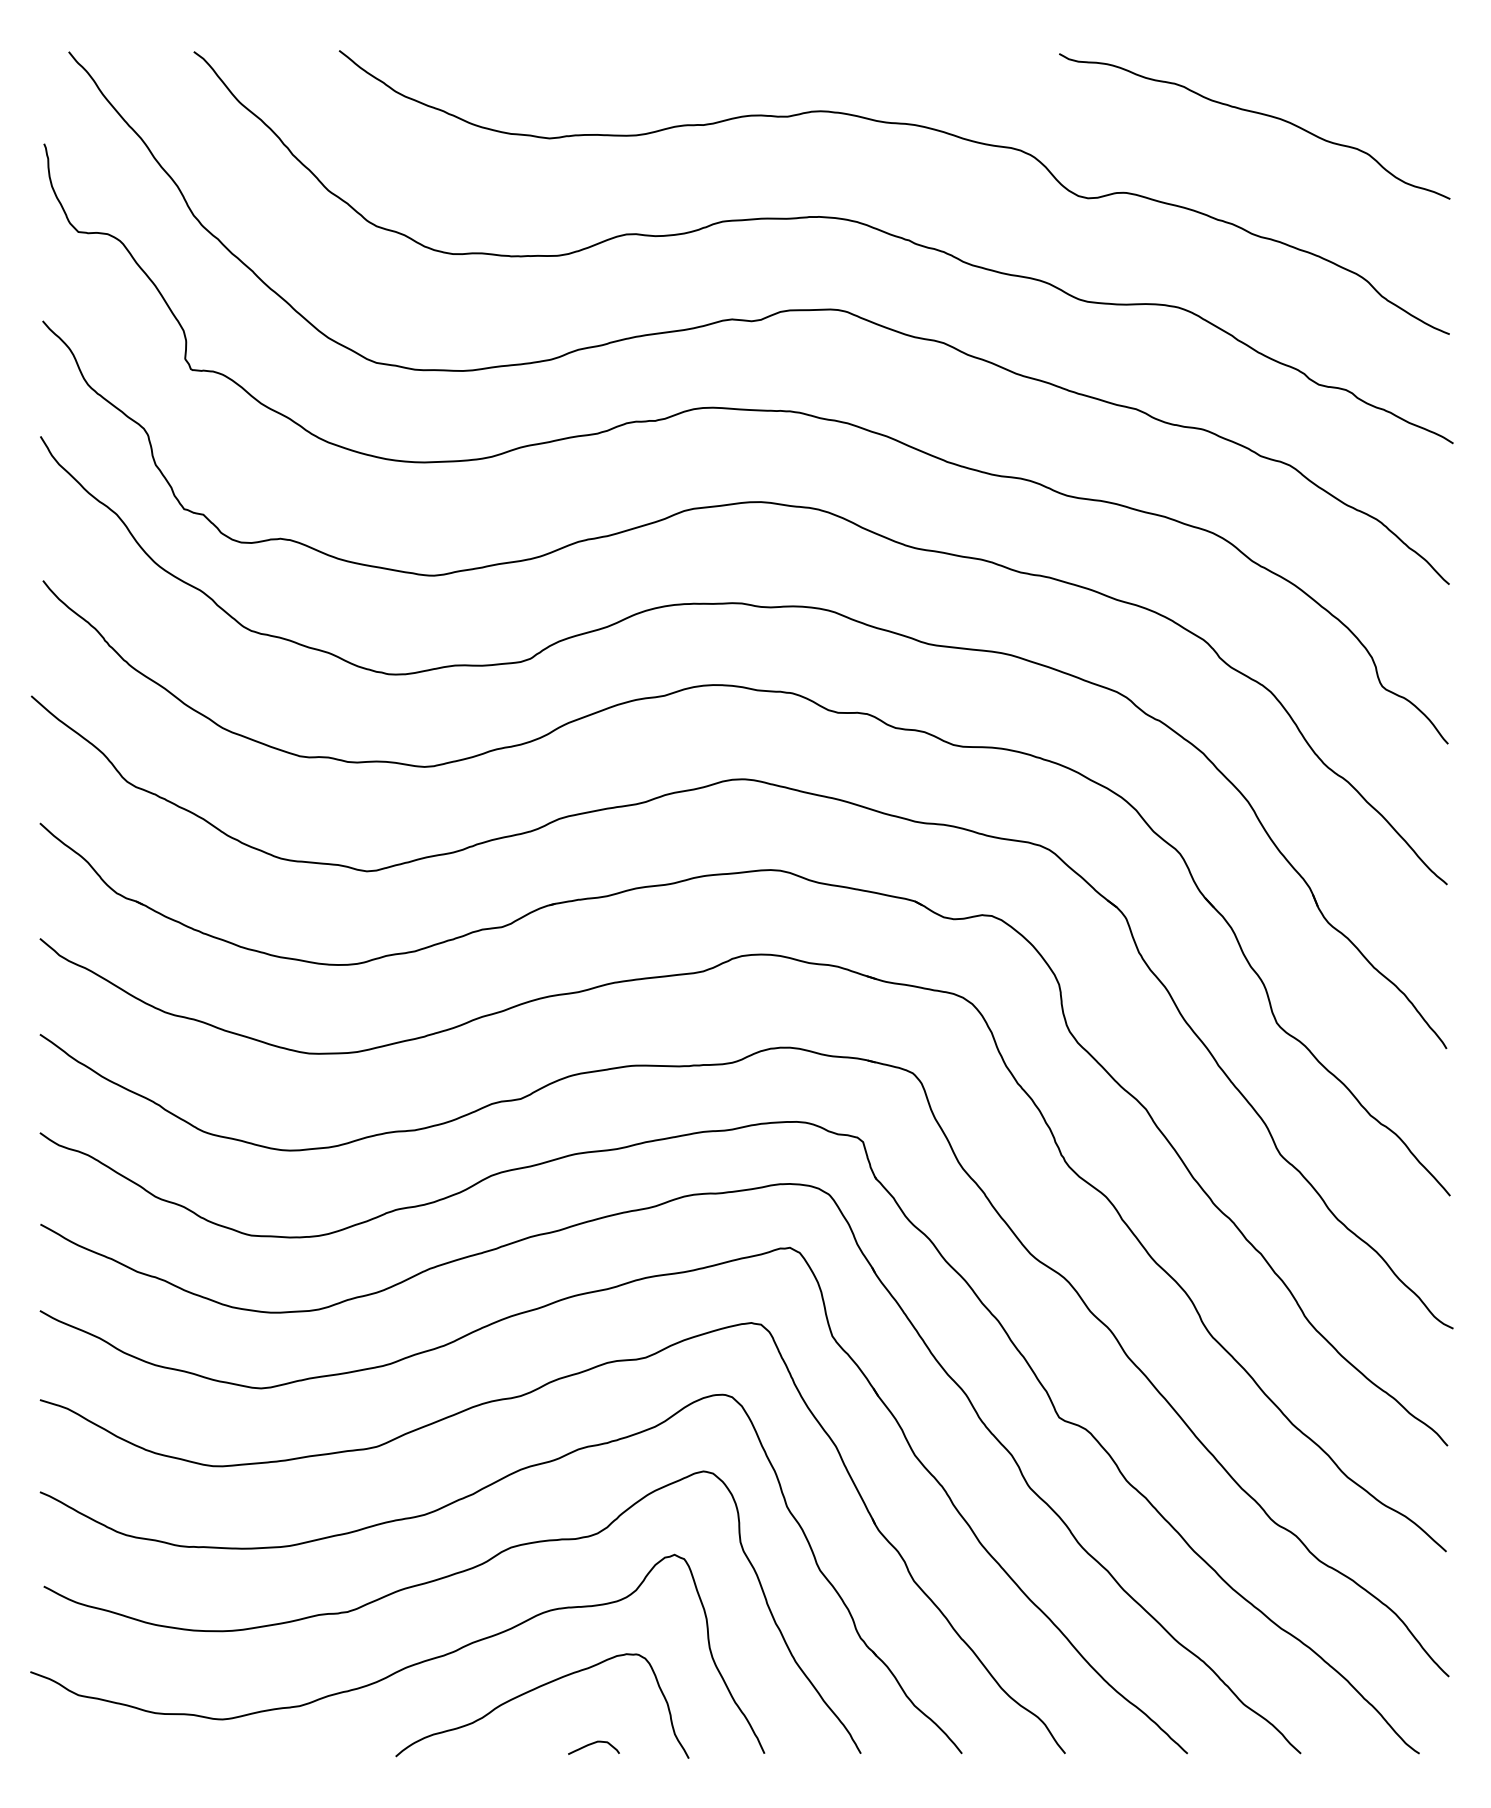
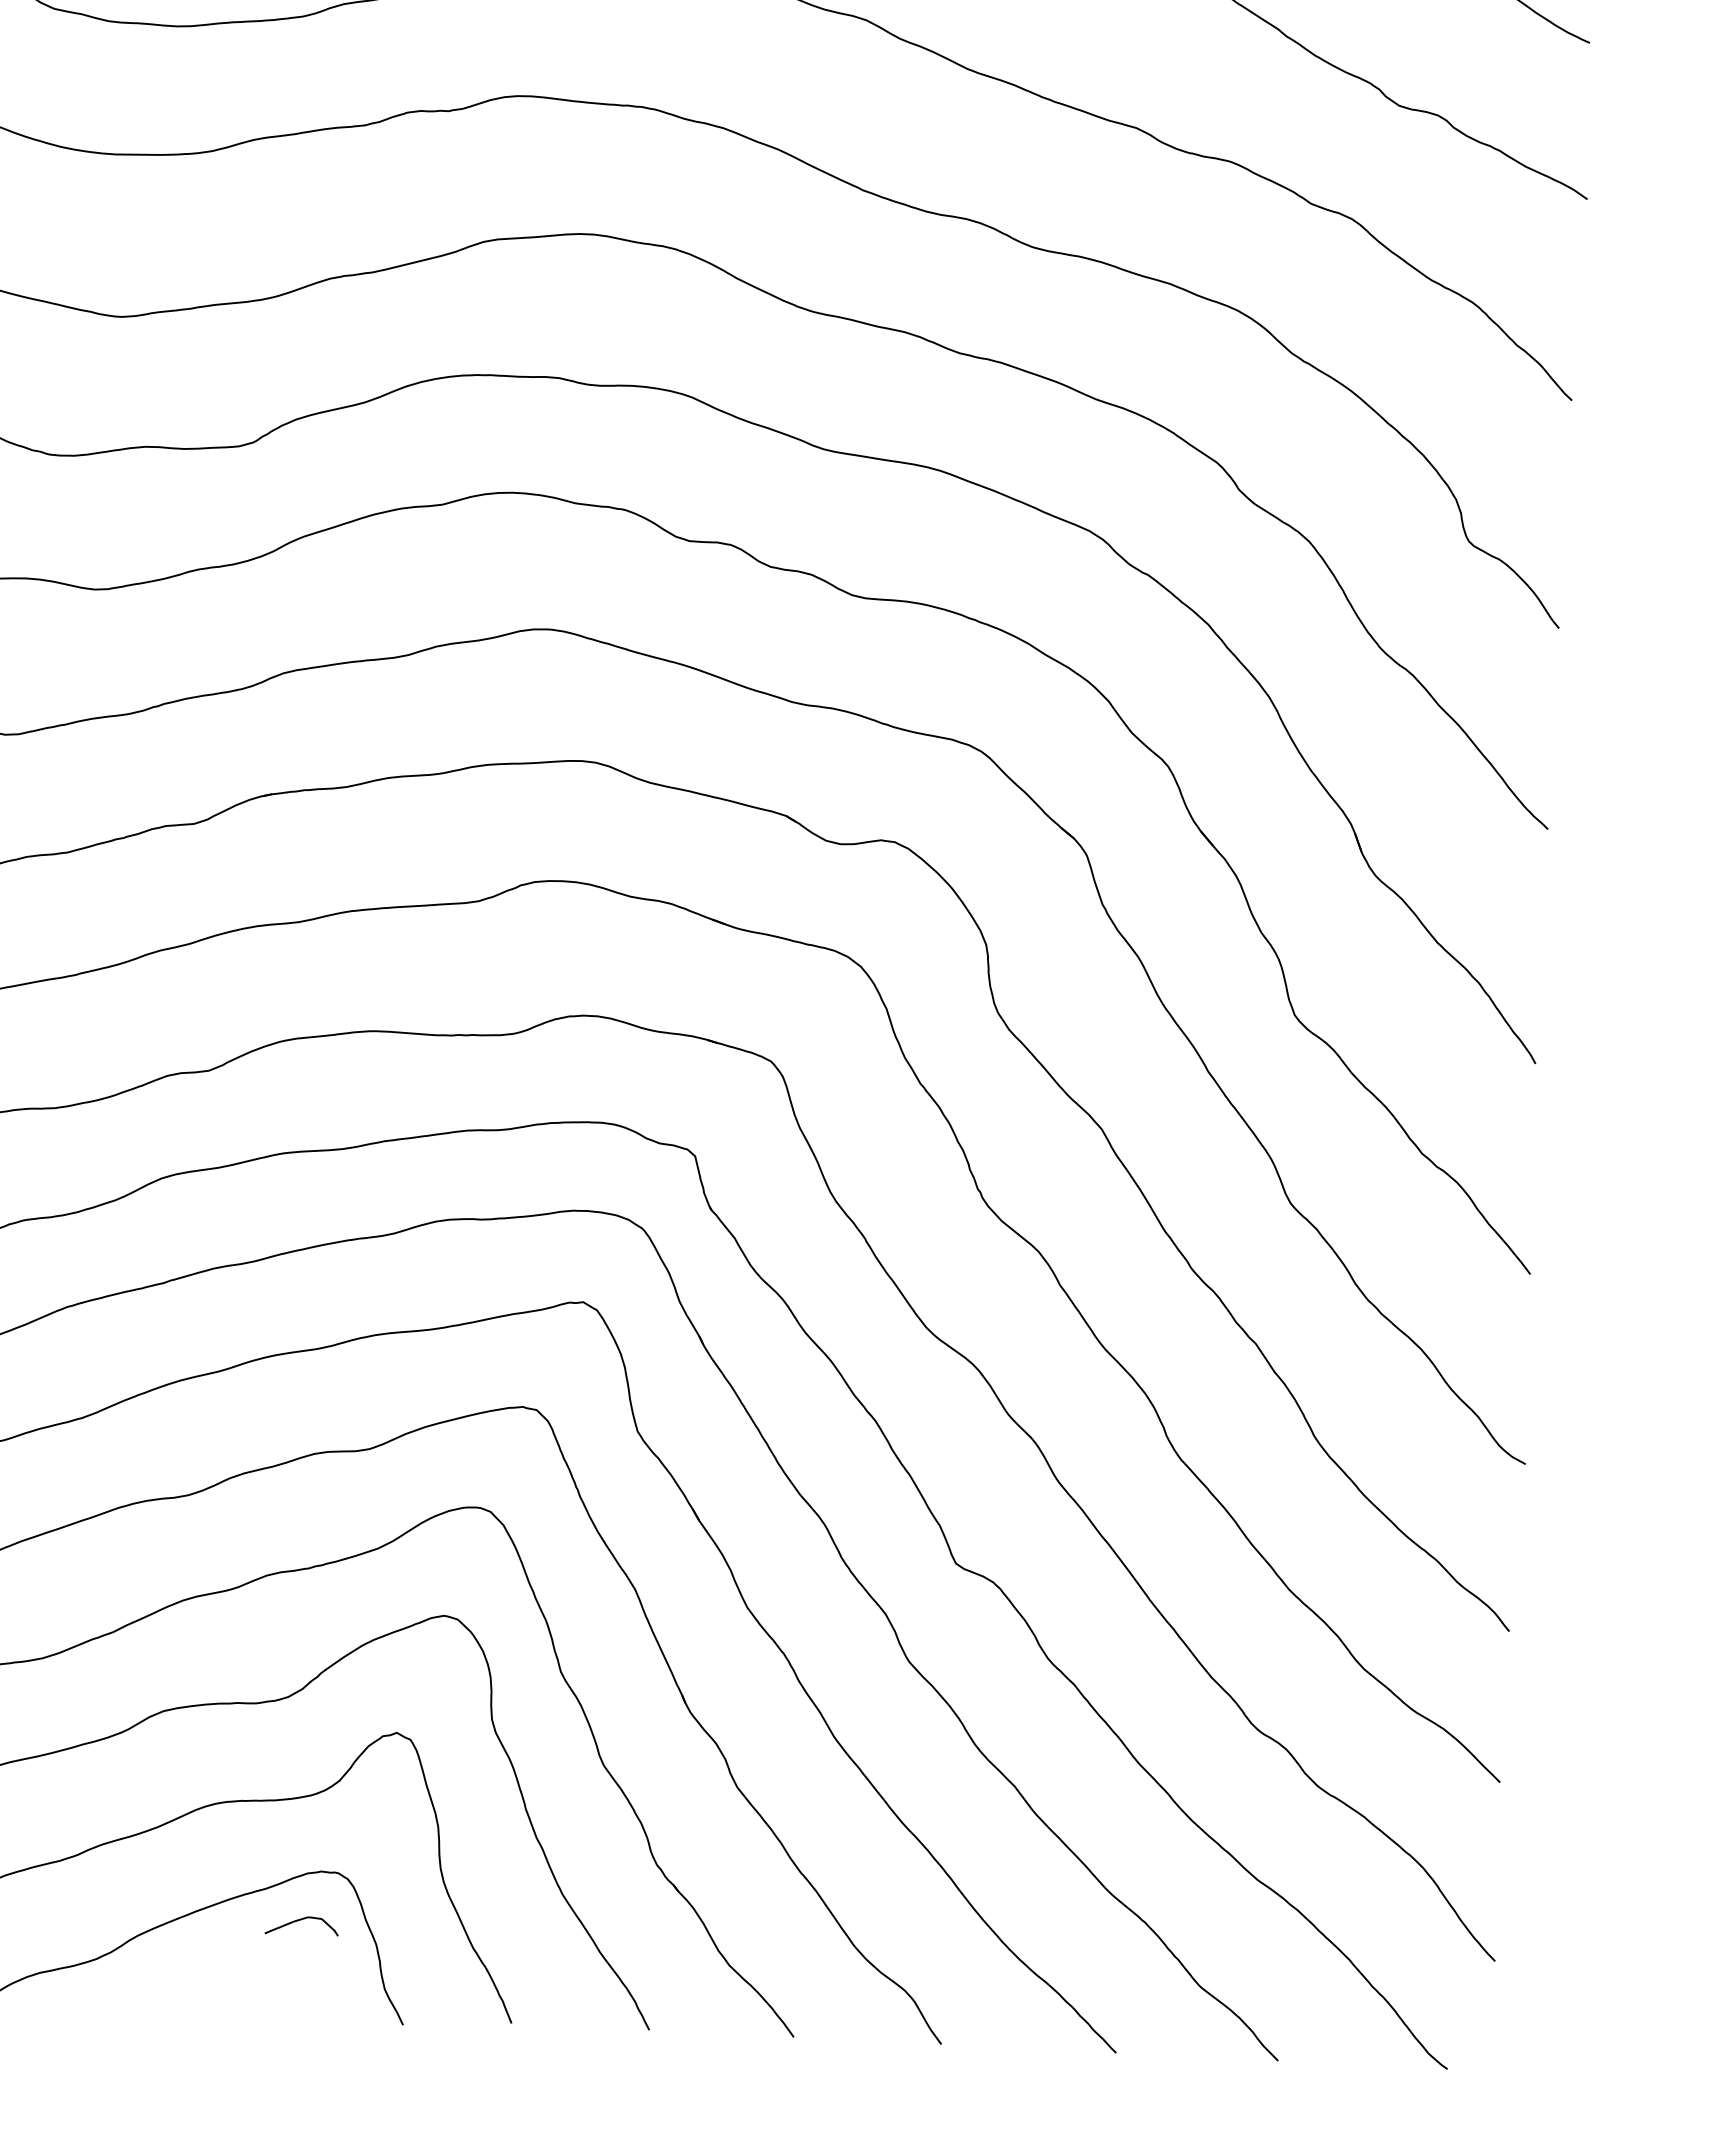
curve: (593, 1744) -> (301, 1921), moved

